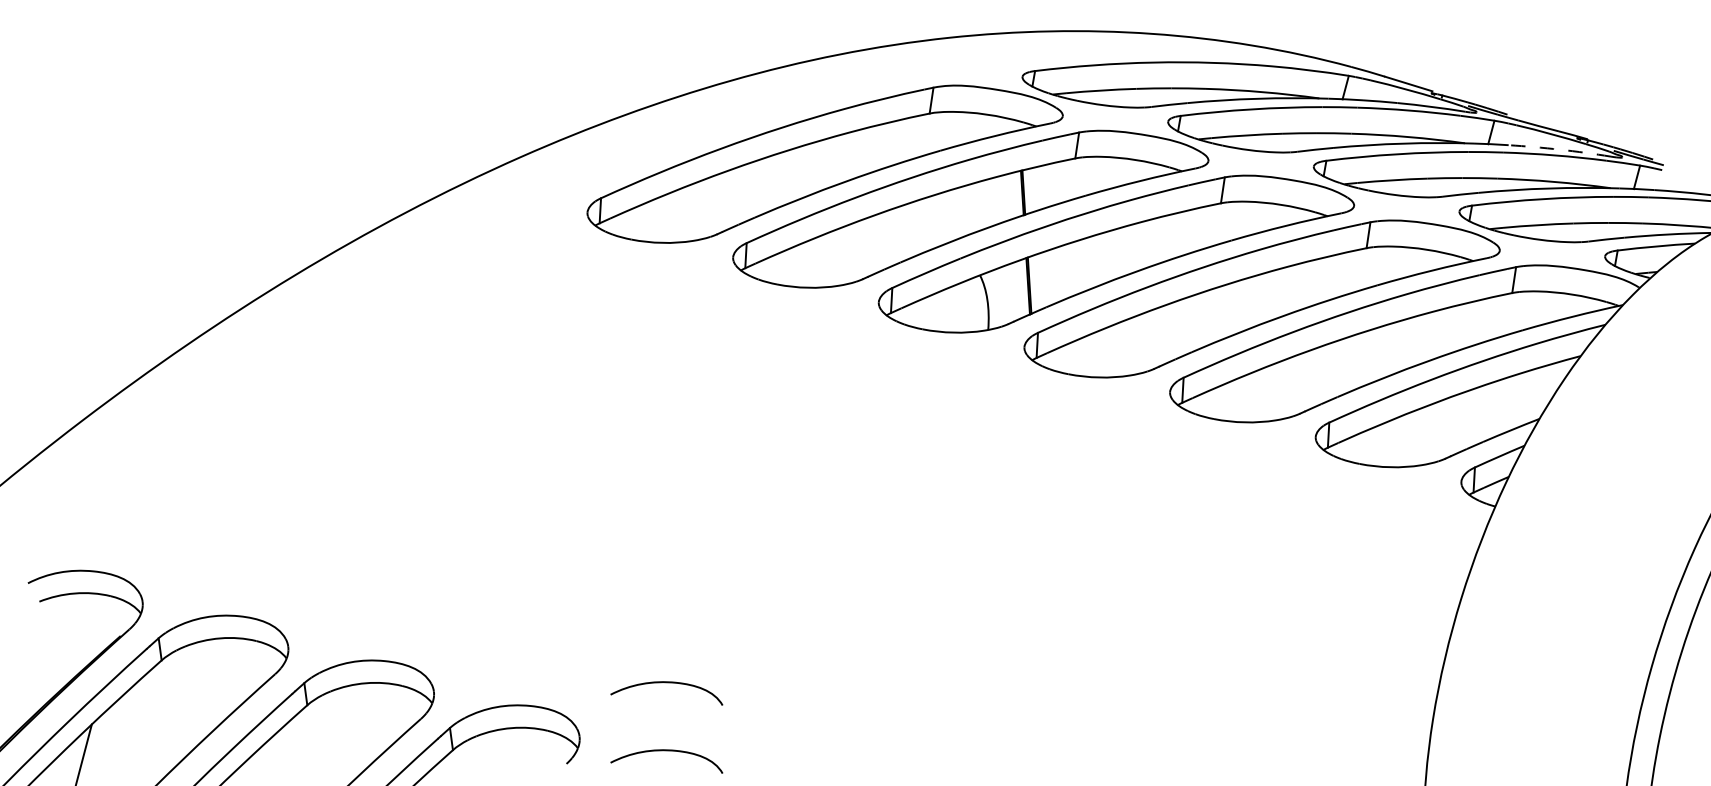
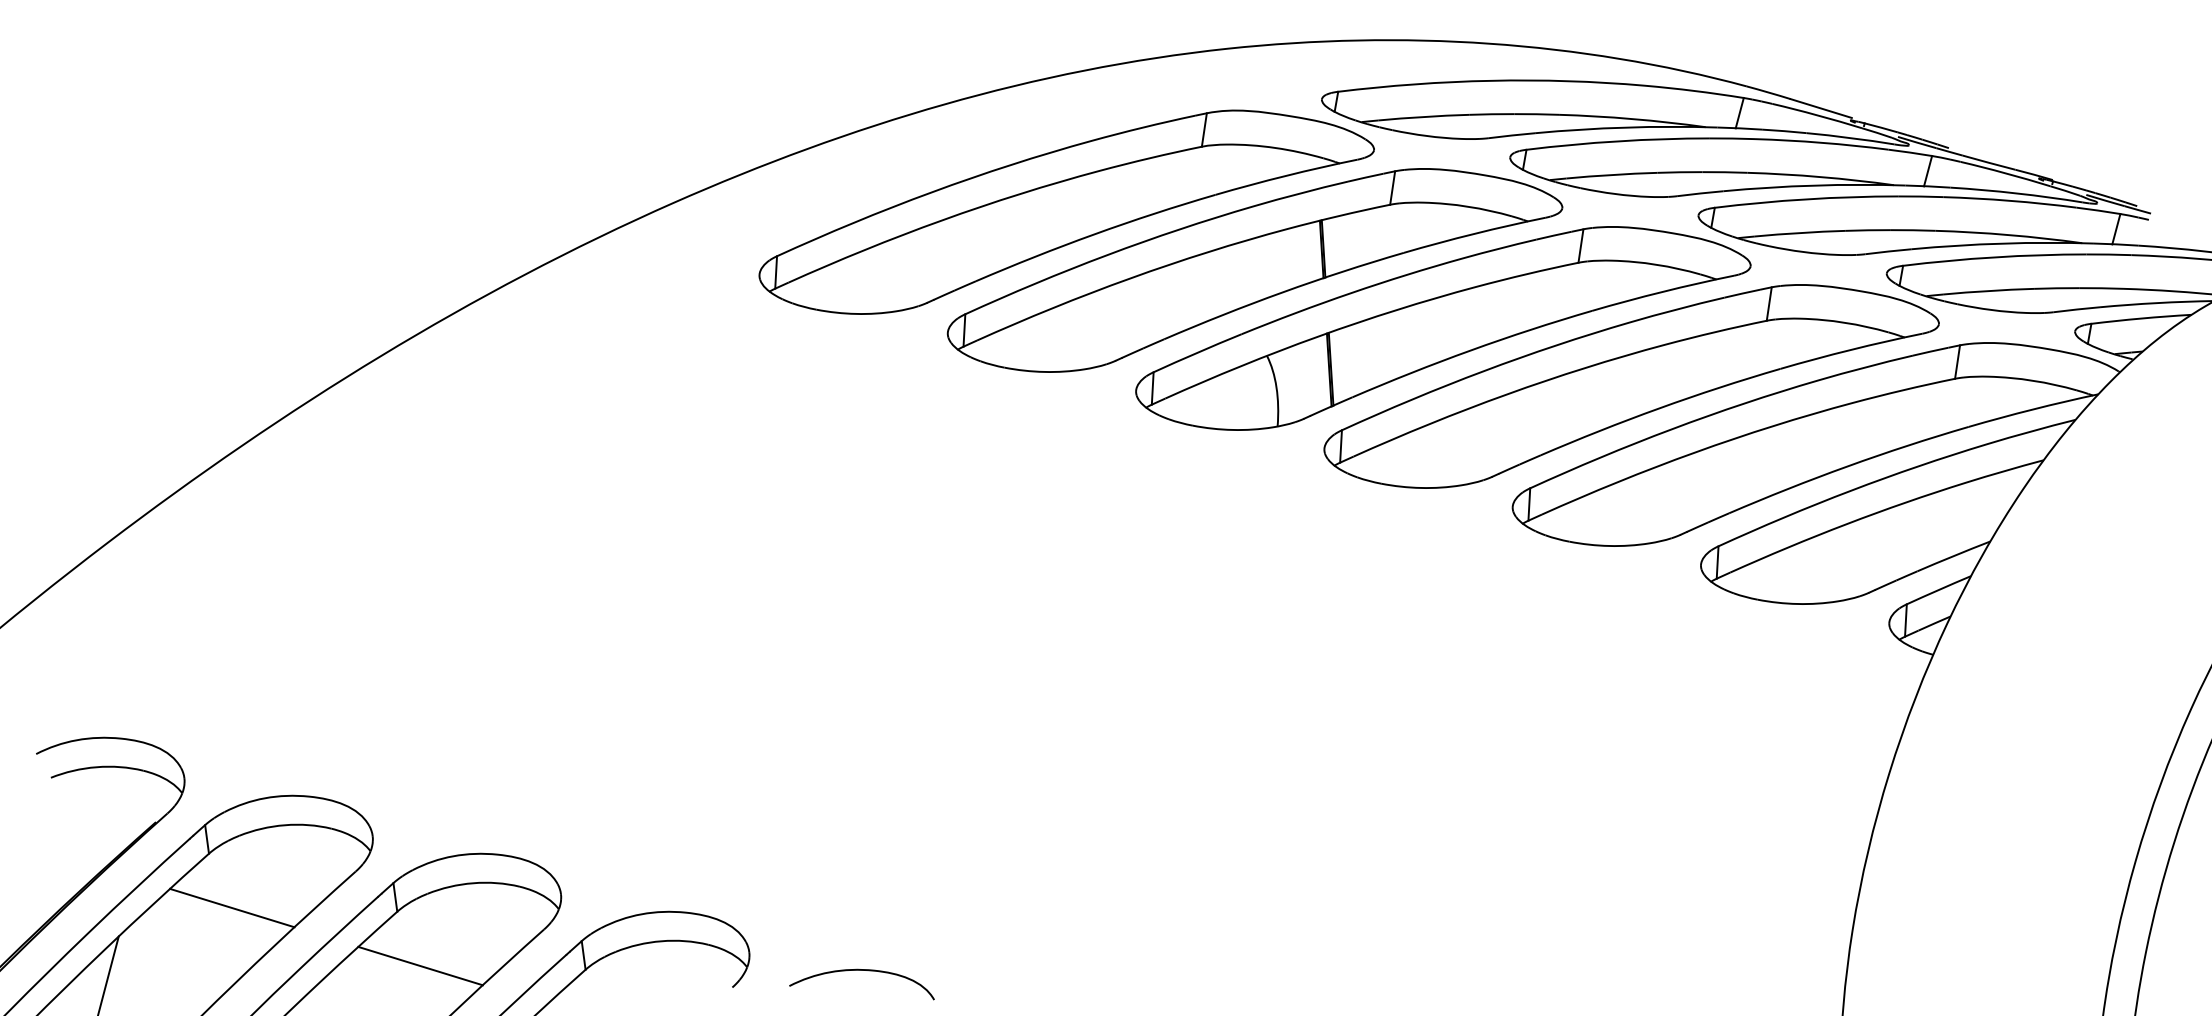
arc: (1559, 149) -> (2016, 193), dashed -> solid
curve: (666, 682) -> (861, 882), removed
line: (179, 702) -> (232, 907), added
line: (325, 746) -> (420, 965), added

